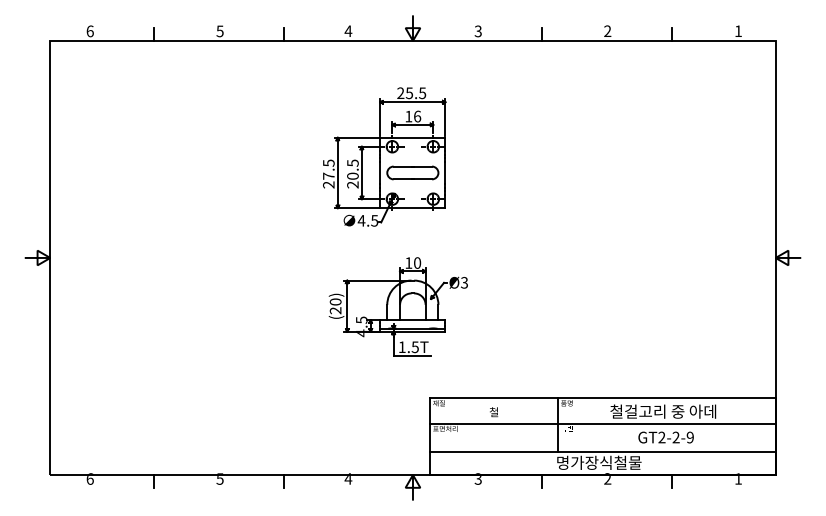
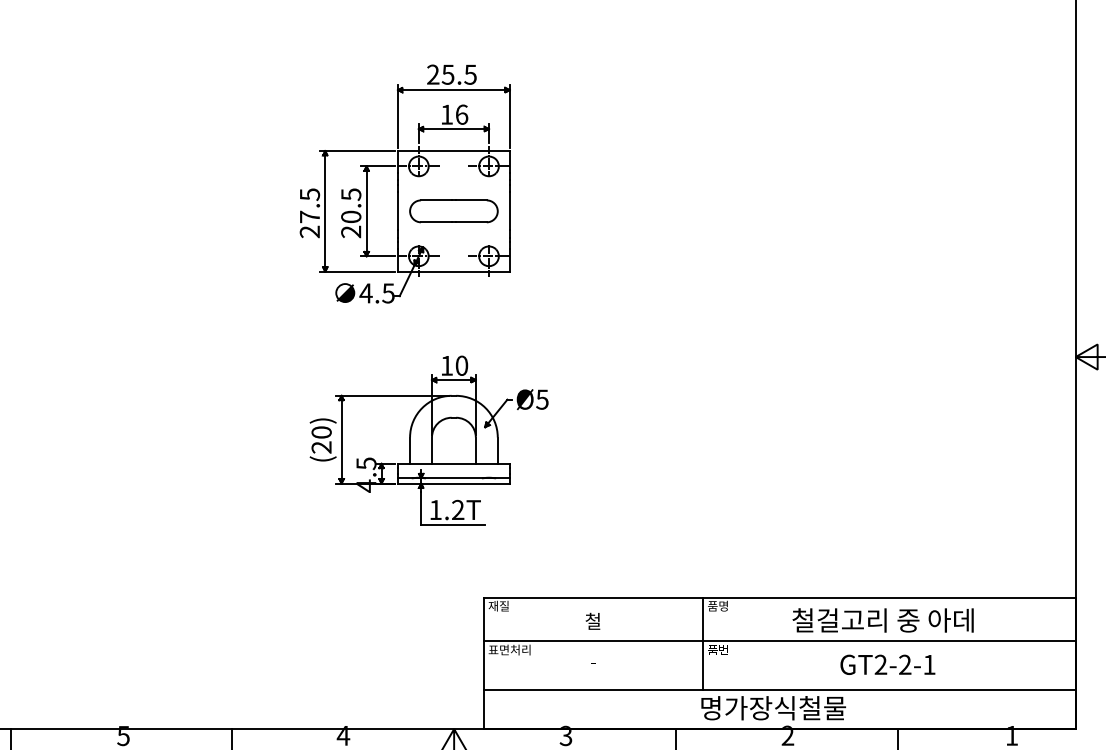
text: (464, 281) -> (542, 397), Ø3 -> Ø5
text: (414, 347) -> (456, 510), 1.5T -> 1.2T
text: (689, 437) -> (928, 664), GT2-2-9 -> GT2-2-1

